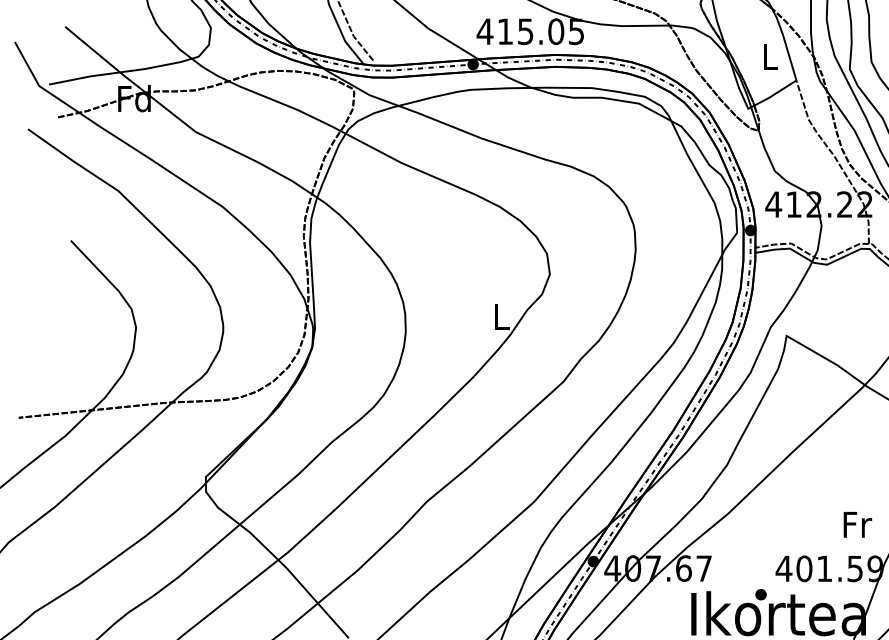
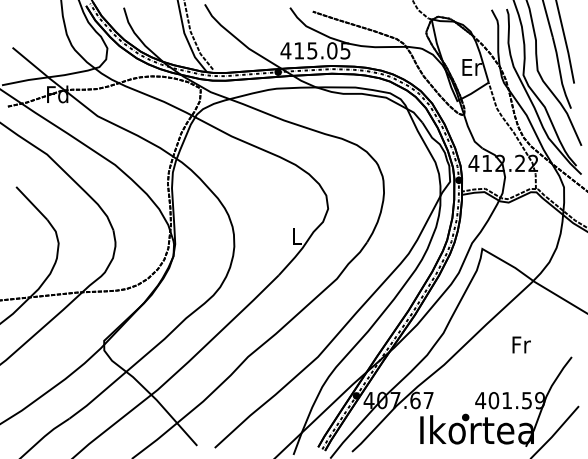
text: (769, 57) -> (471, 67), L -> Er
text: (857, 524) -> (521, 344), moved

